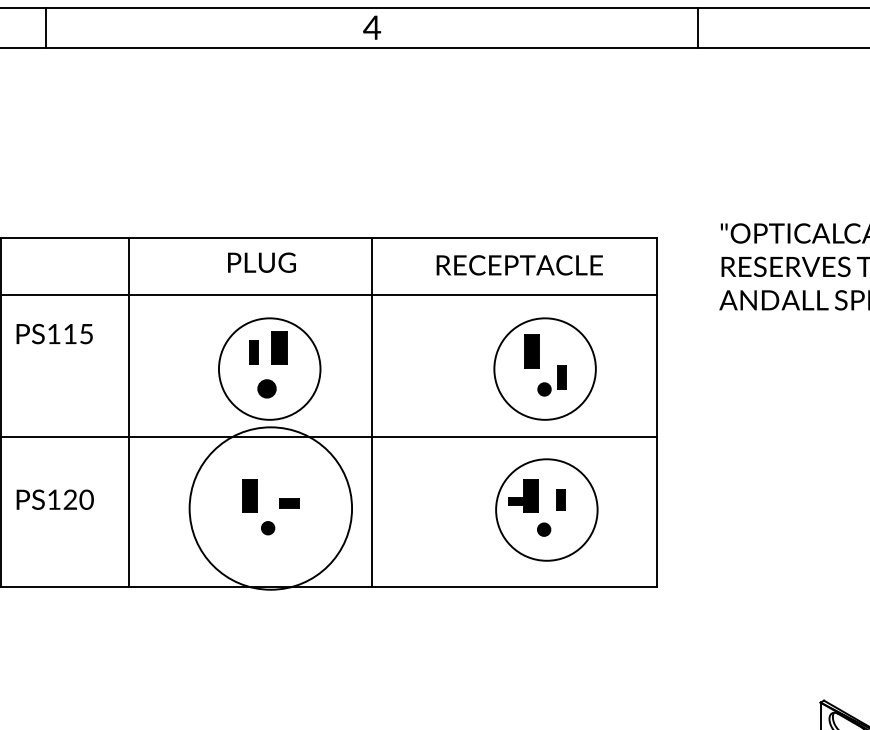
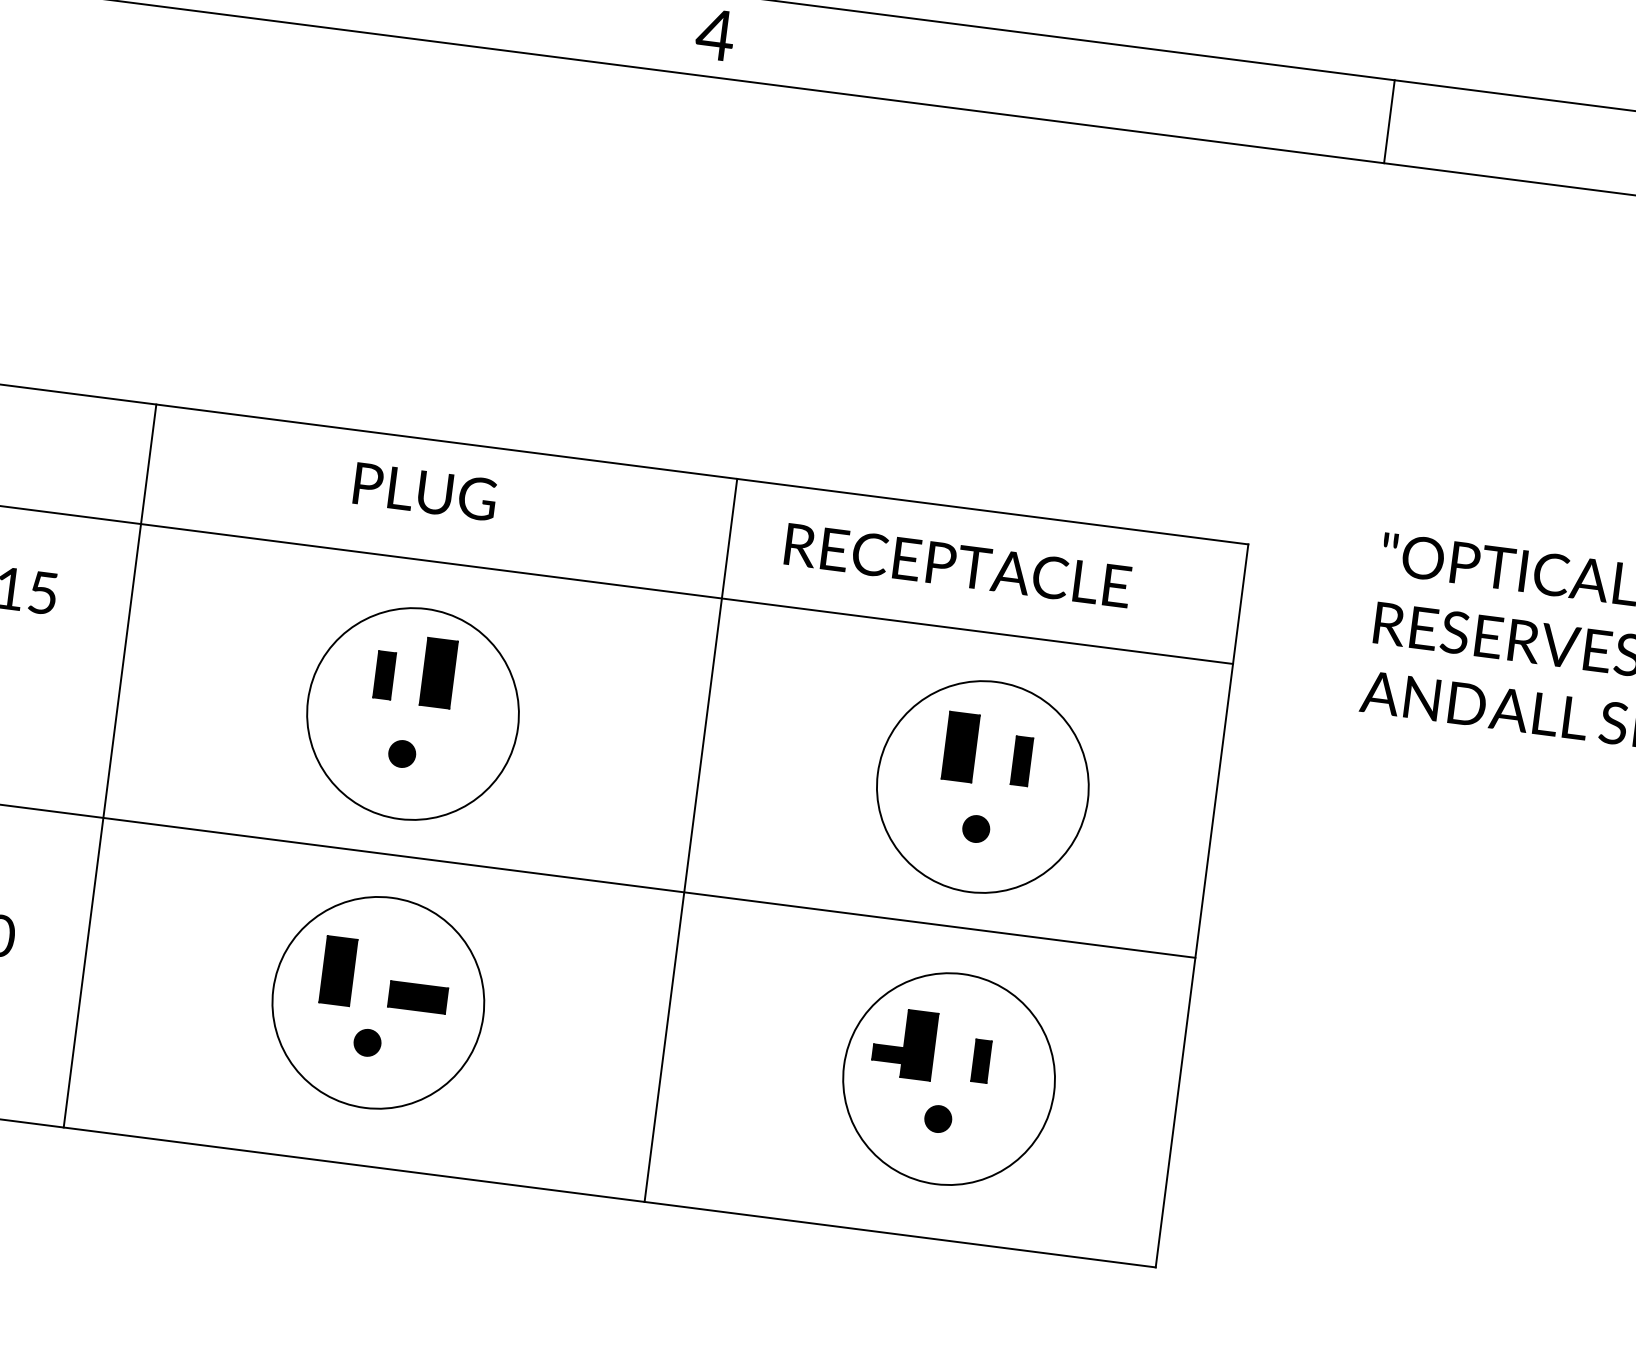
part: (561, 377) -> (1020, 761), moved
part: (266, 388) -> (401, 753), size x0.71
line: (371, 411) -> (691, 838), moved
part: (289, 503) -> (418, 997), size x1.43
circle: (270, 508) -> (377, 1002), size x0.62

